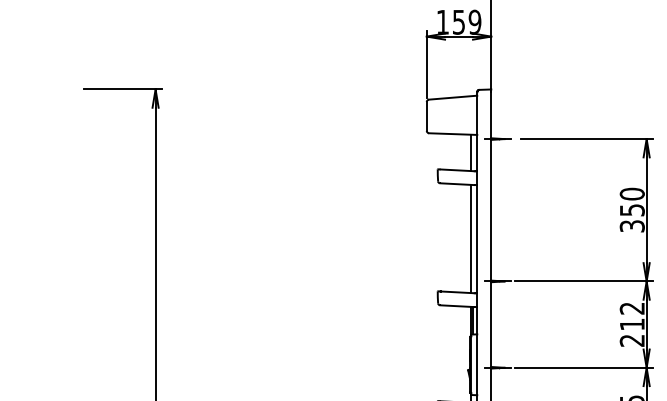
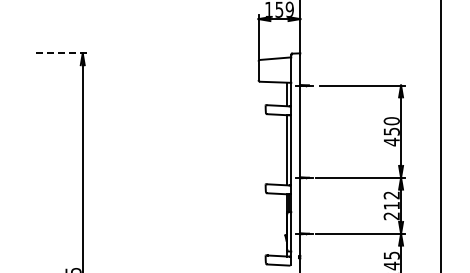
line: (122, 89) -> (61, 53), solid -> dashed
text: (631, 225) -> (391, 141), 350 -> 450

